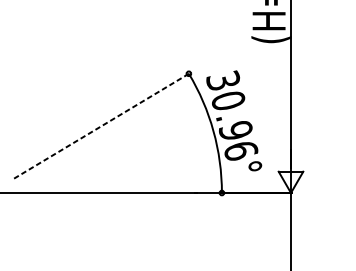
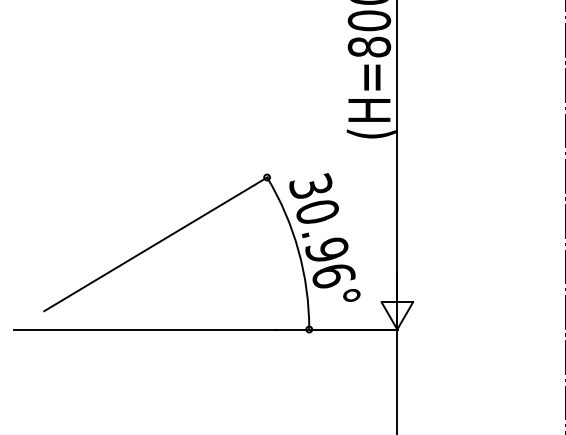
line: (102, 125) -> (156, 243), dashed -> solid

